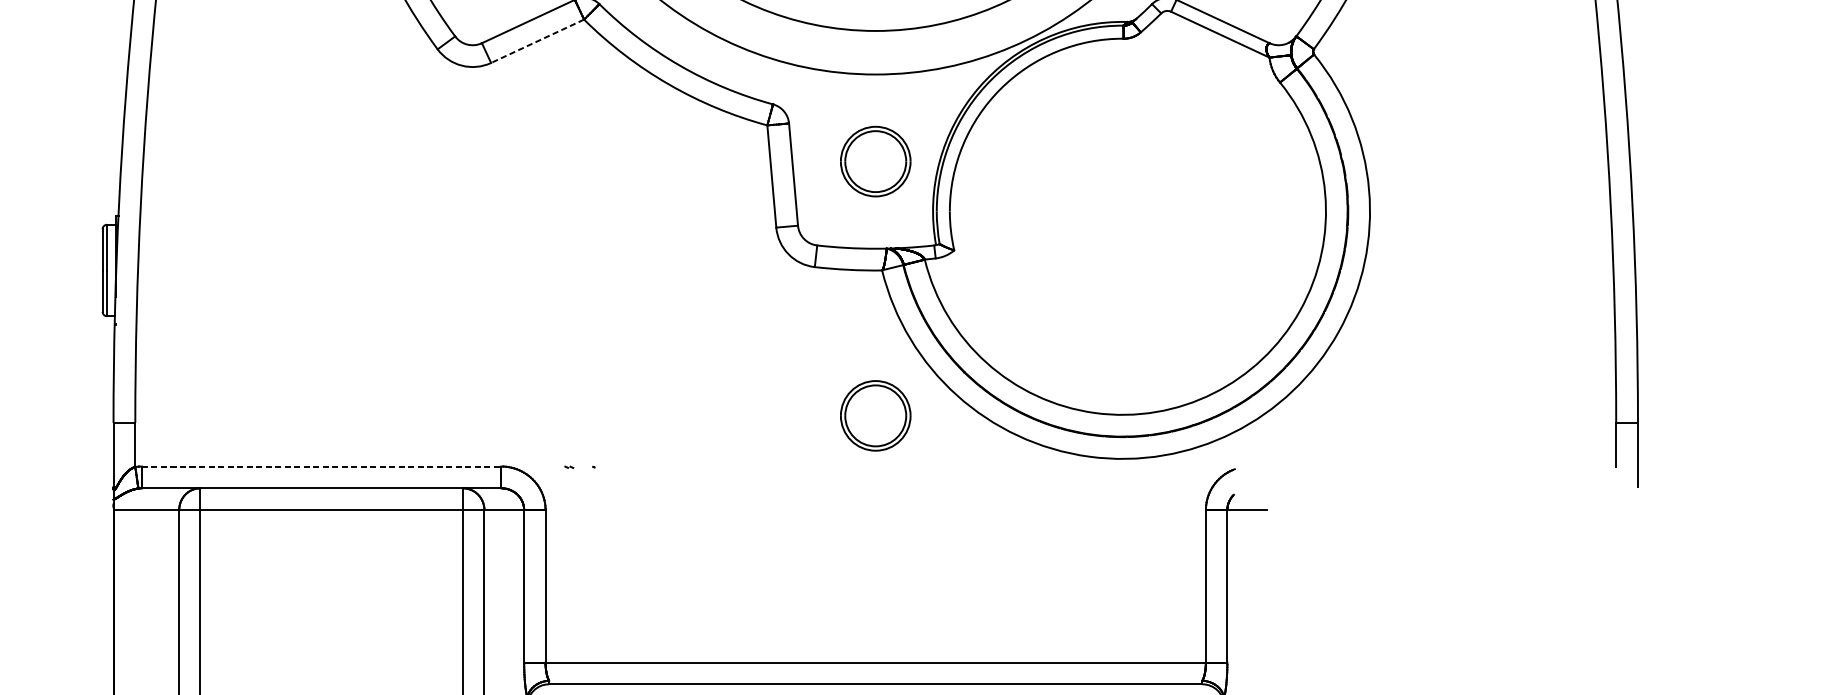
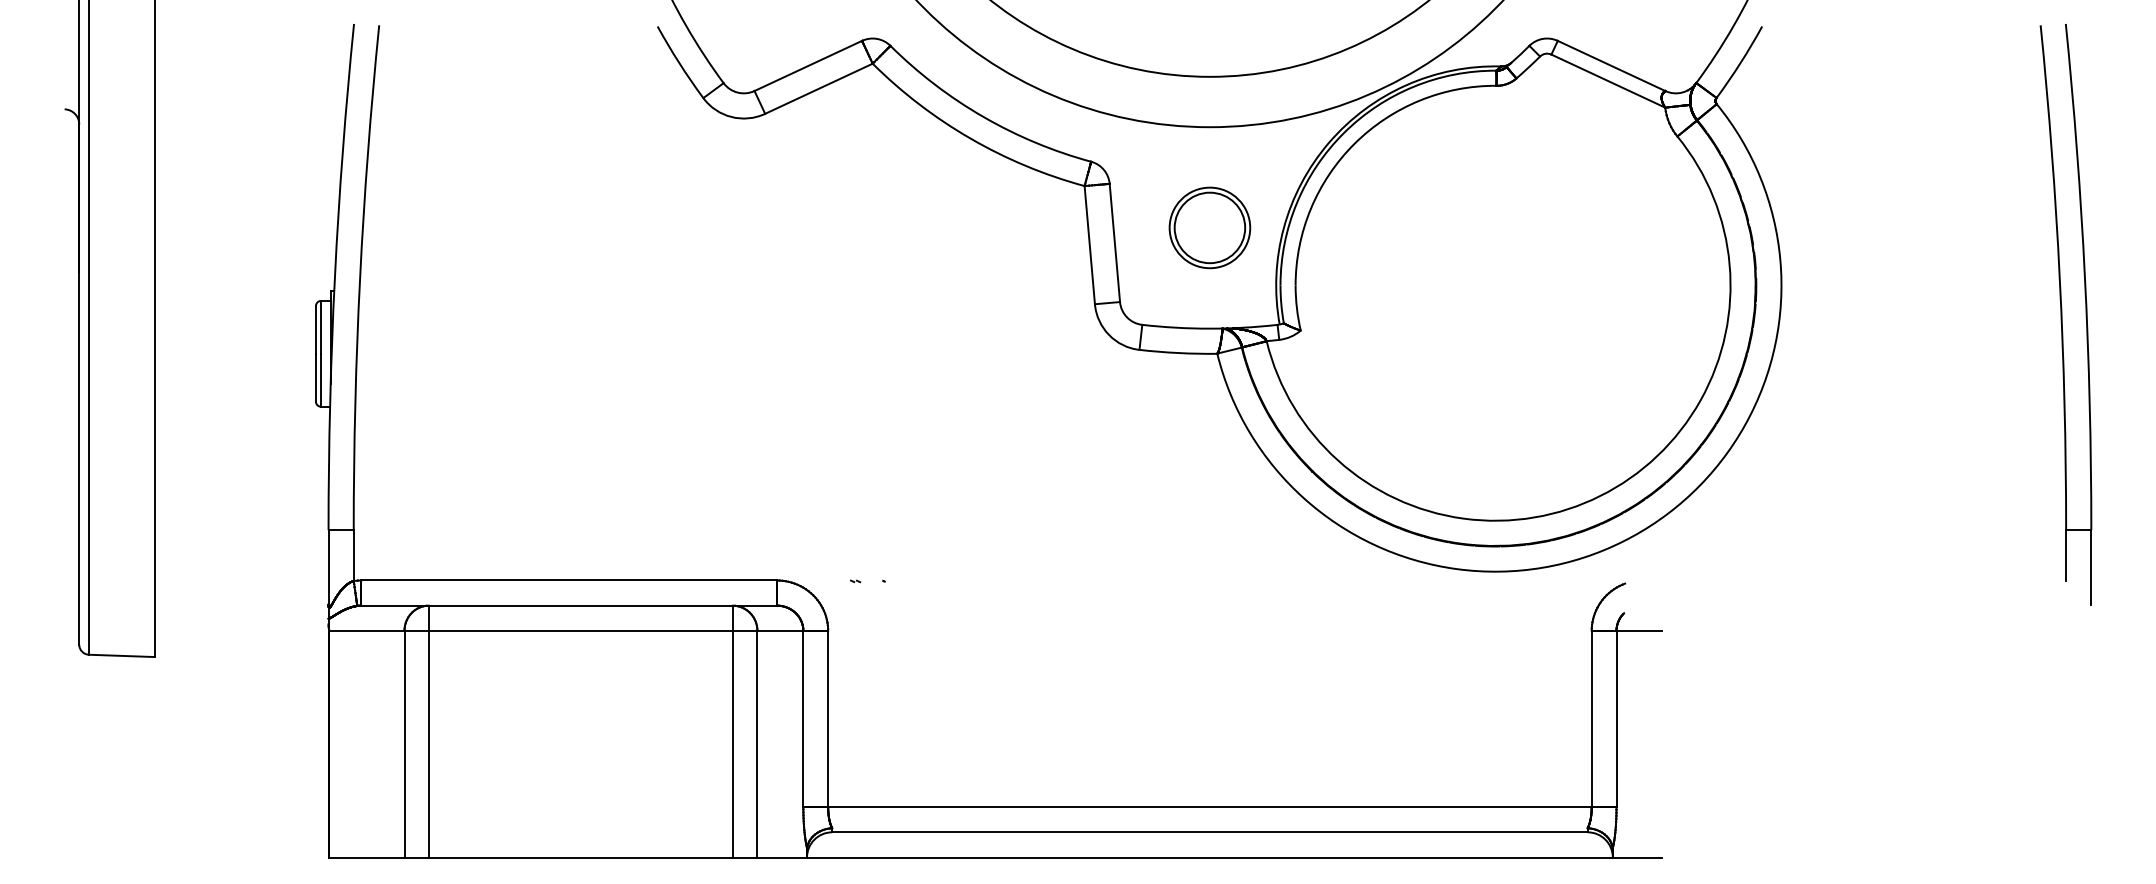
line: (537, 41) -> (818, 89), dashed -> solid
part: (875, 415) -> (1209, 521), removed
line: (321, 466) -> (569, 580), dashed -> solid

